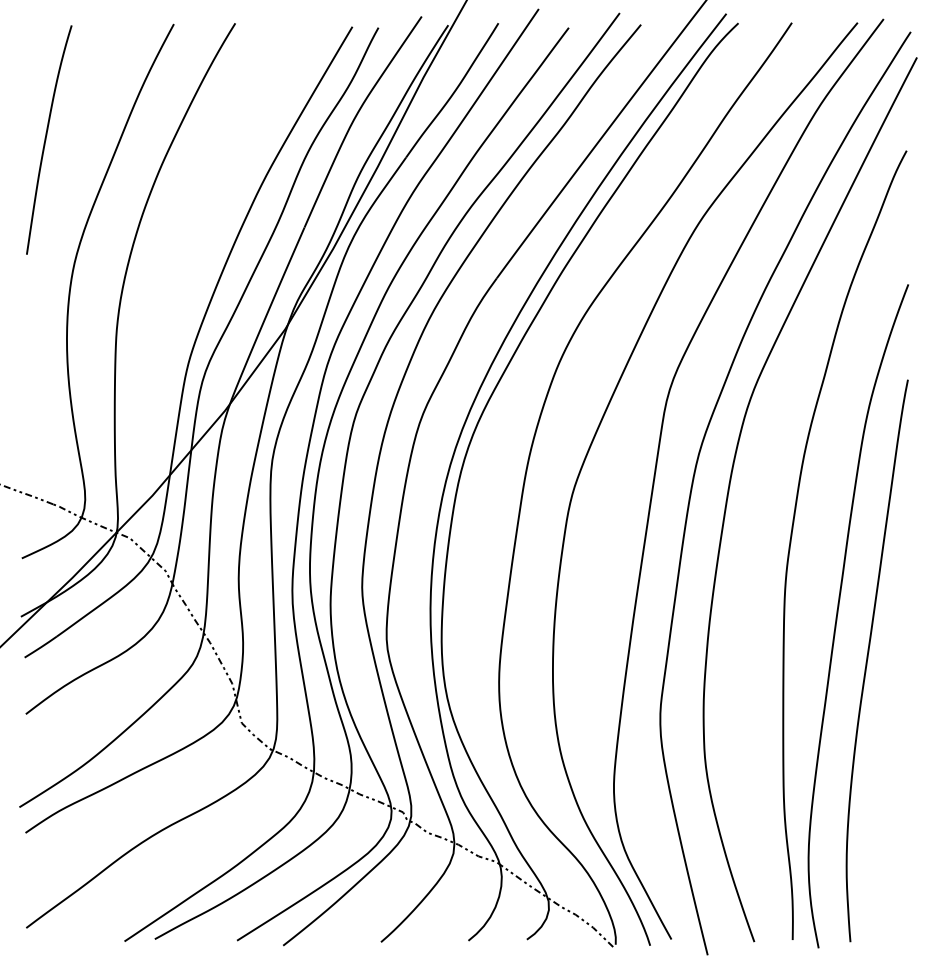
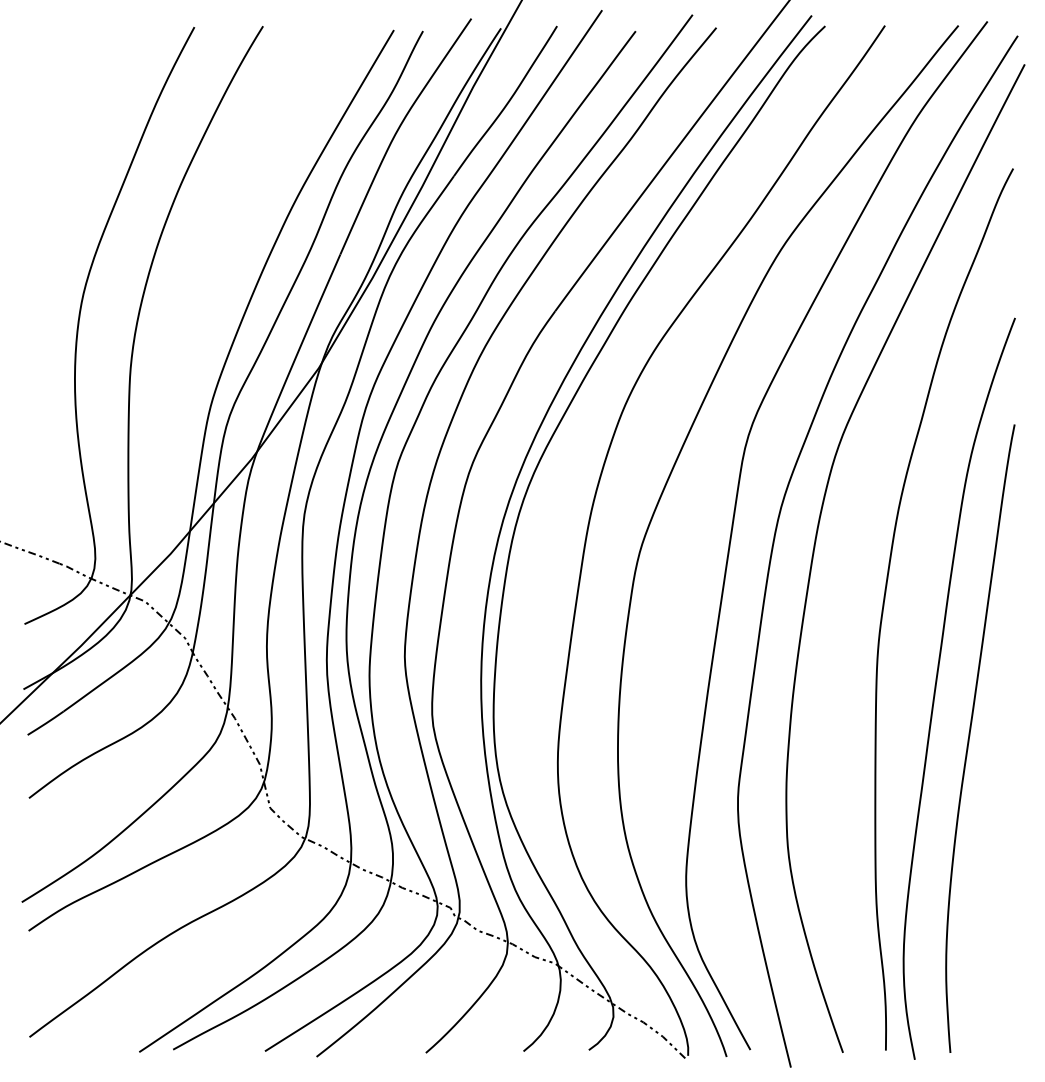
curve: (46, 139) -> (52, 156), removed

